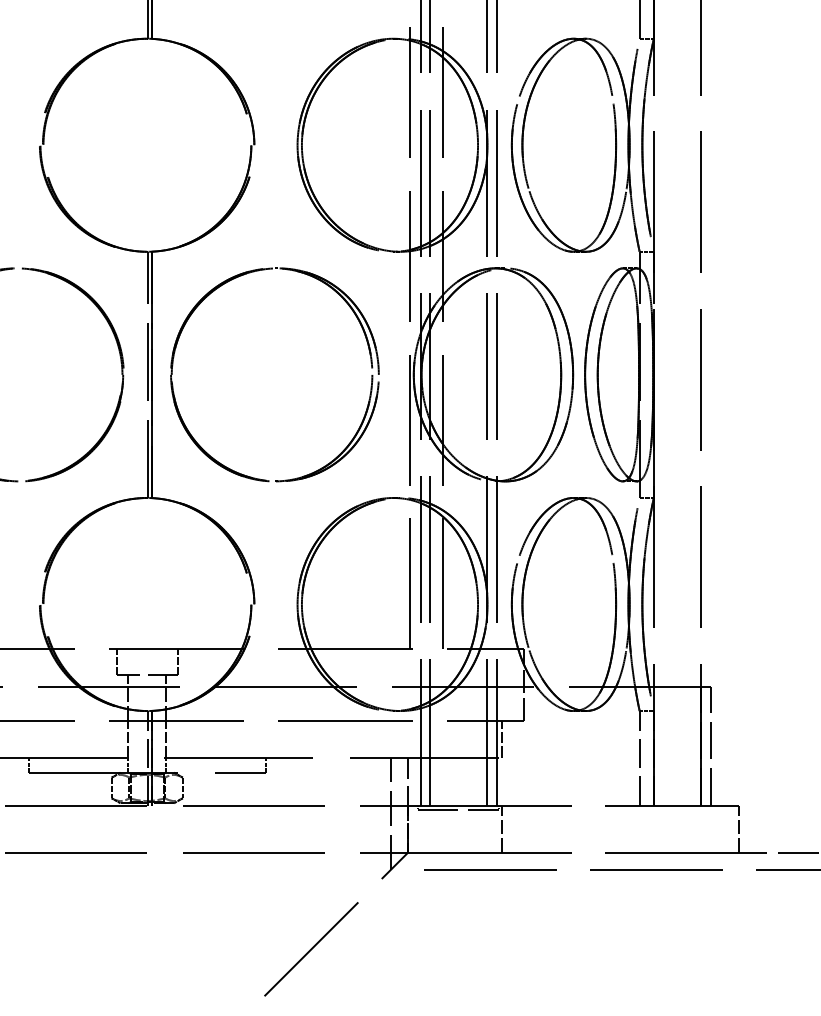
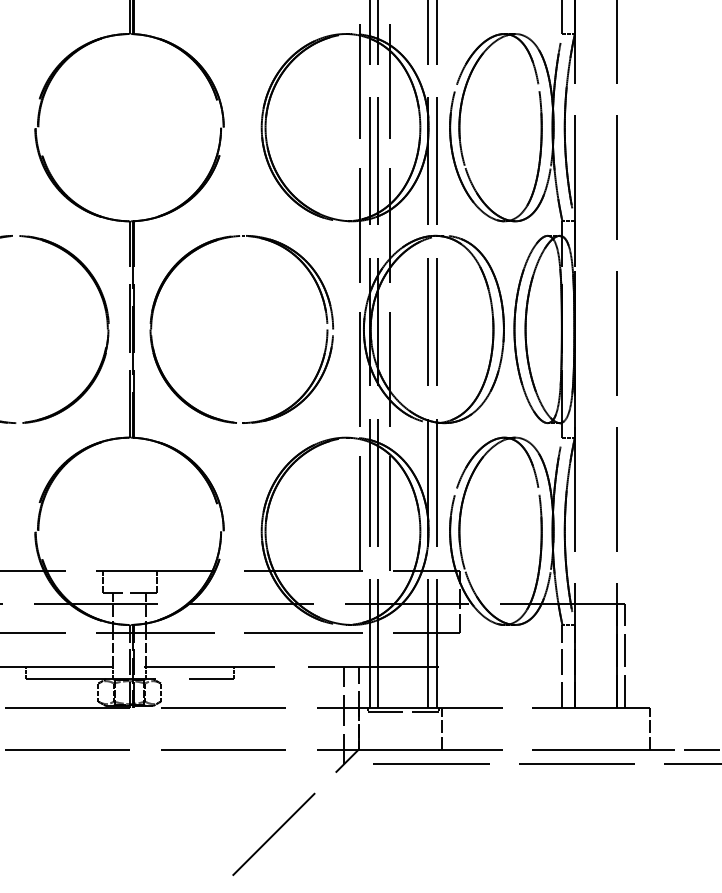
line: (502, 739) -> (441, 649), removed

